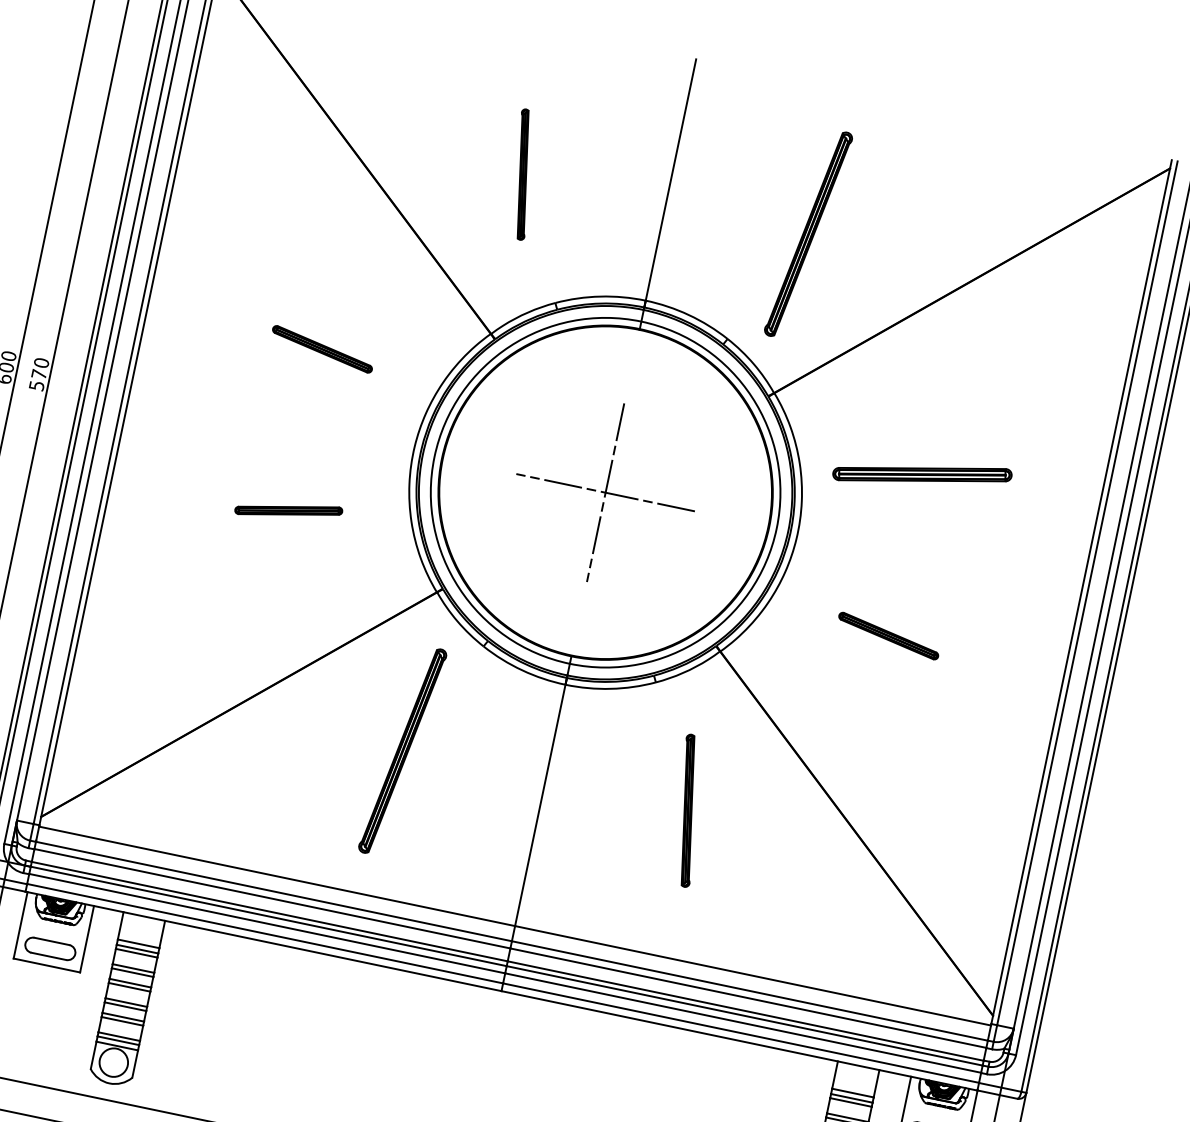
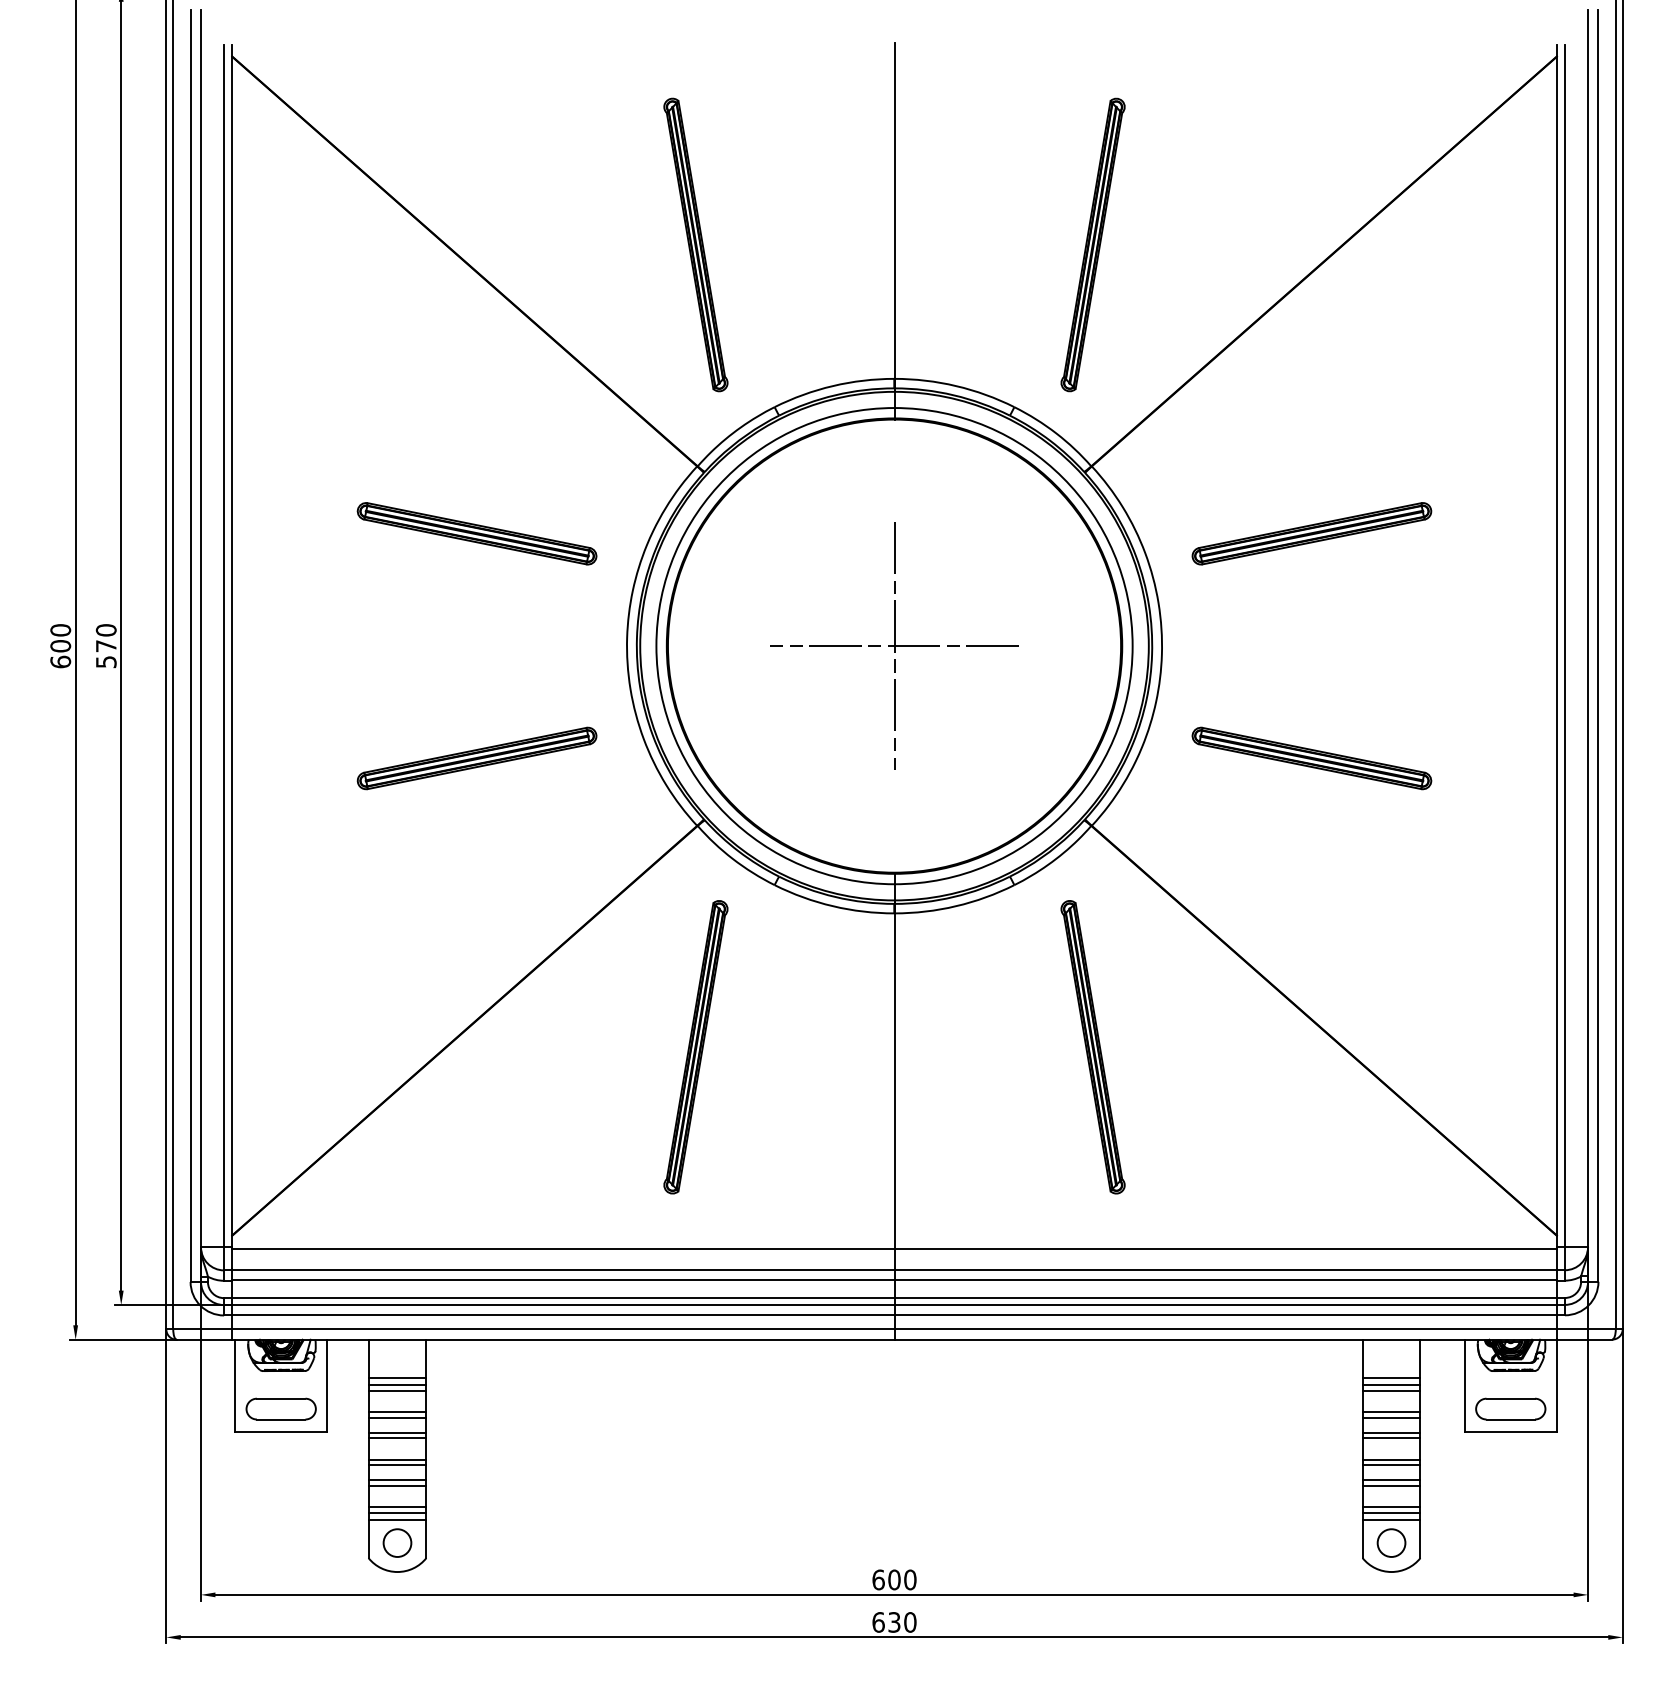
part: (522, 174) -> (695, 244), size x1.67
part: (322, 349) -> (476, 533), size x1.67
part: (288, 510) -> (476, 758), size x1.67
part: (888, 636) -> (1311, 758), size x1.67
part: (687, 810) -> (1092, 1047), size x1.43
circle: (113, 1062) -> (397, 1542), size x0.71

